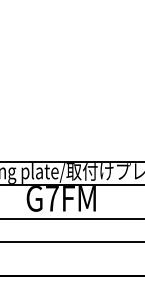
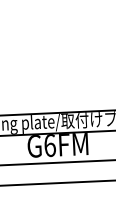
text: (52, 198) -> (50, 145), G7FM -> G6FM

